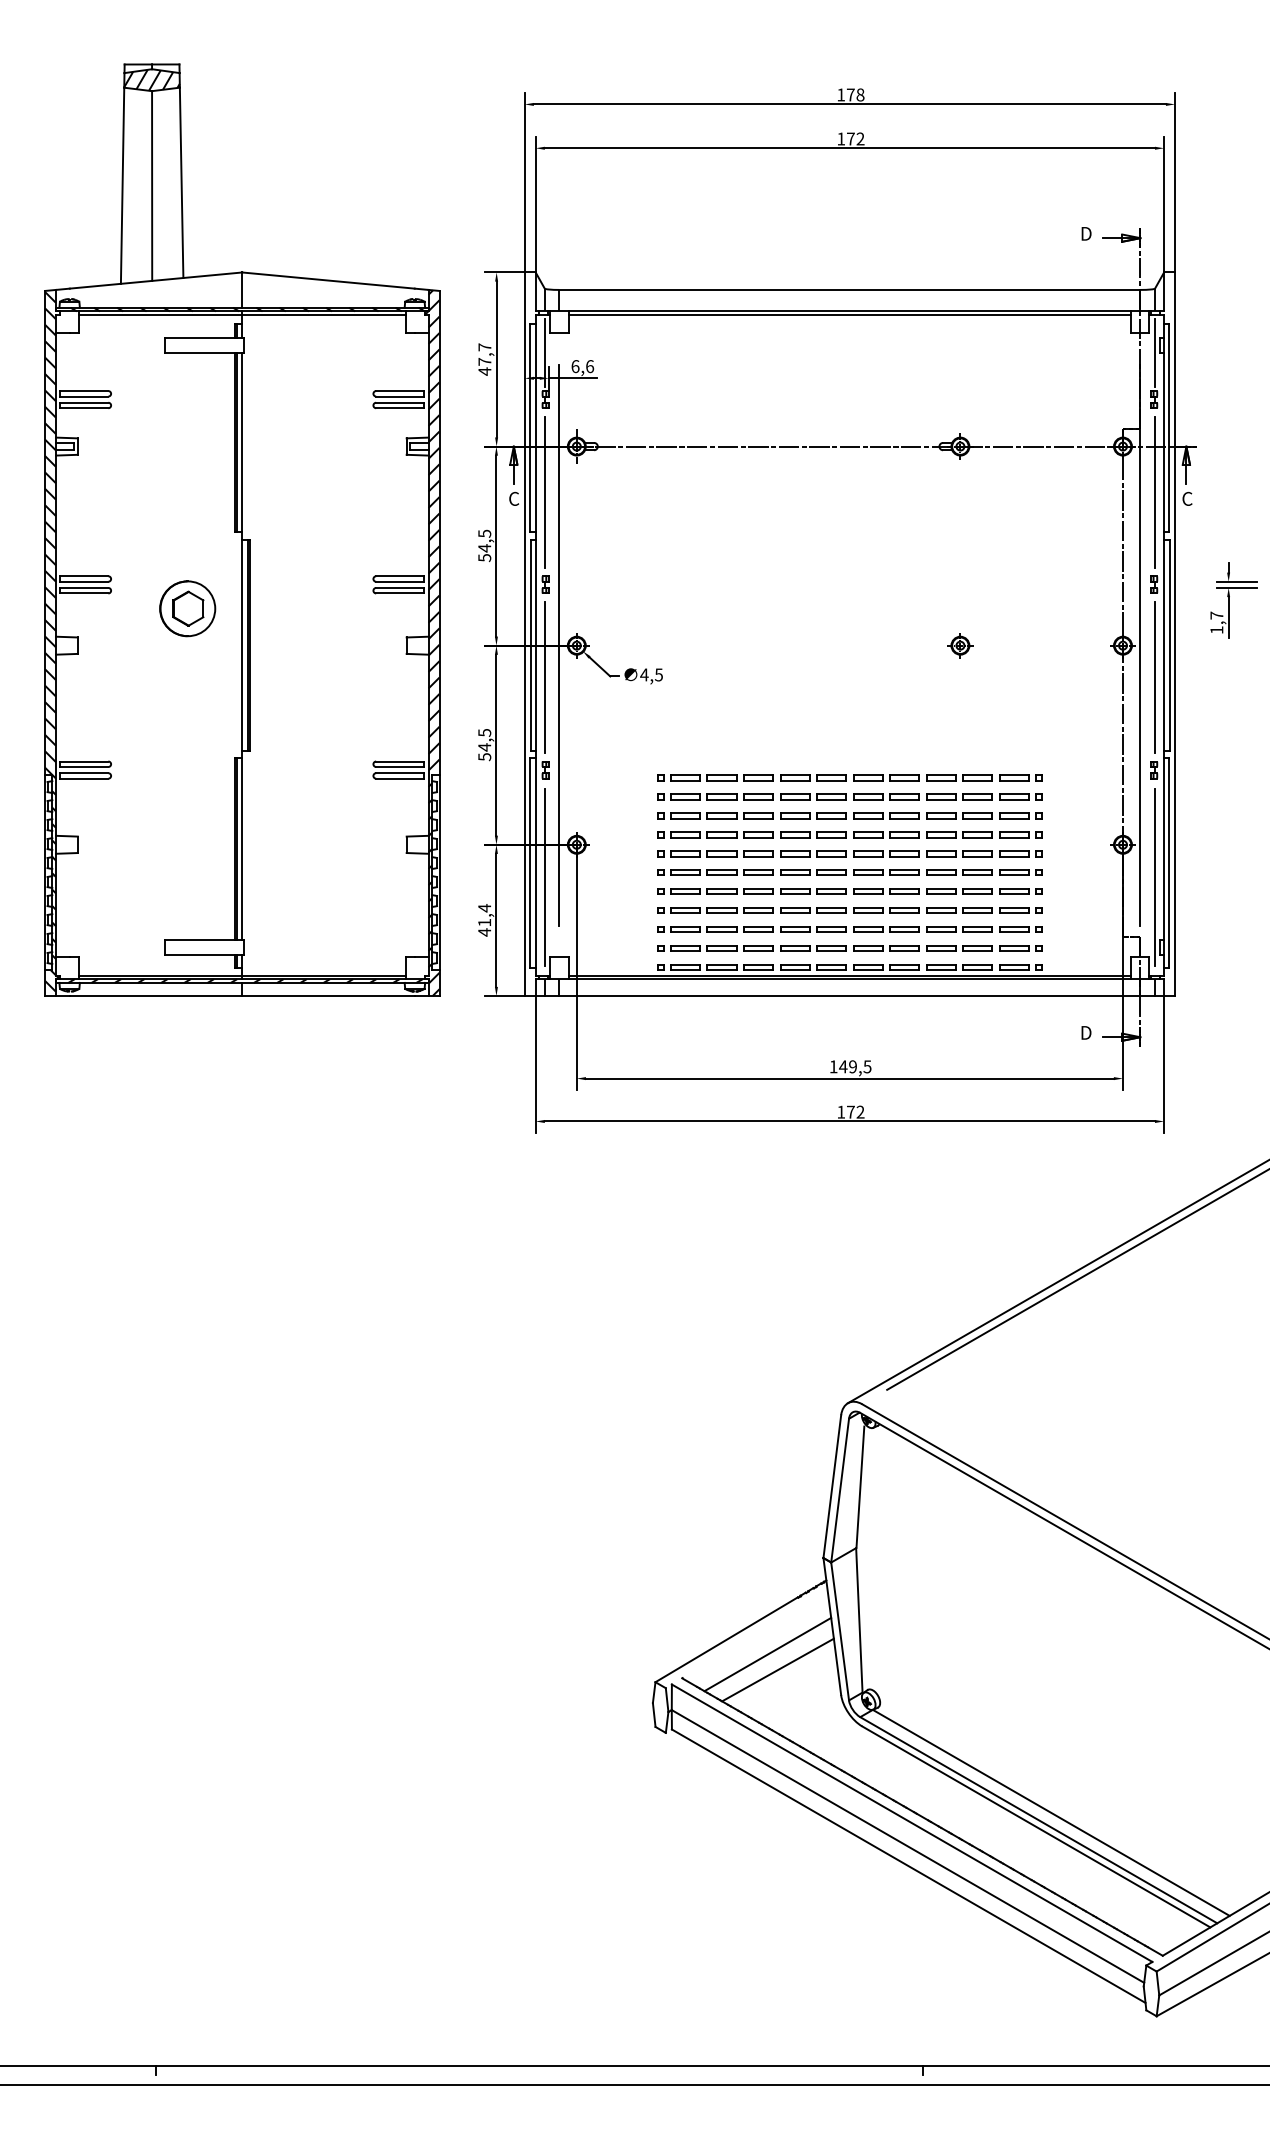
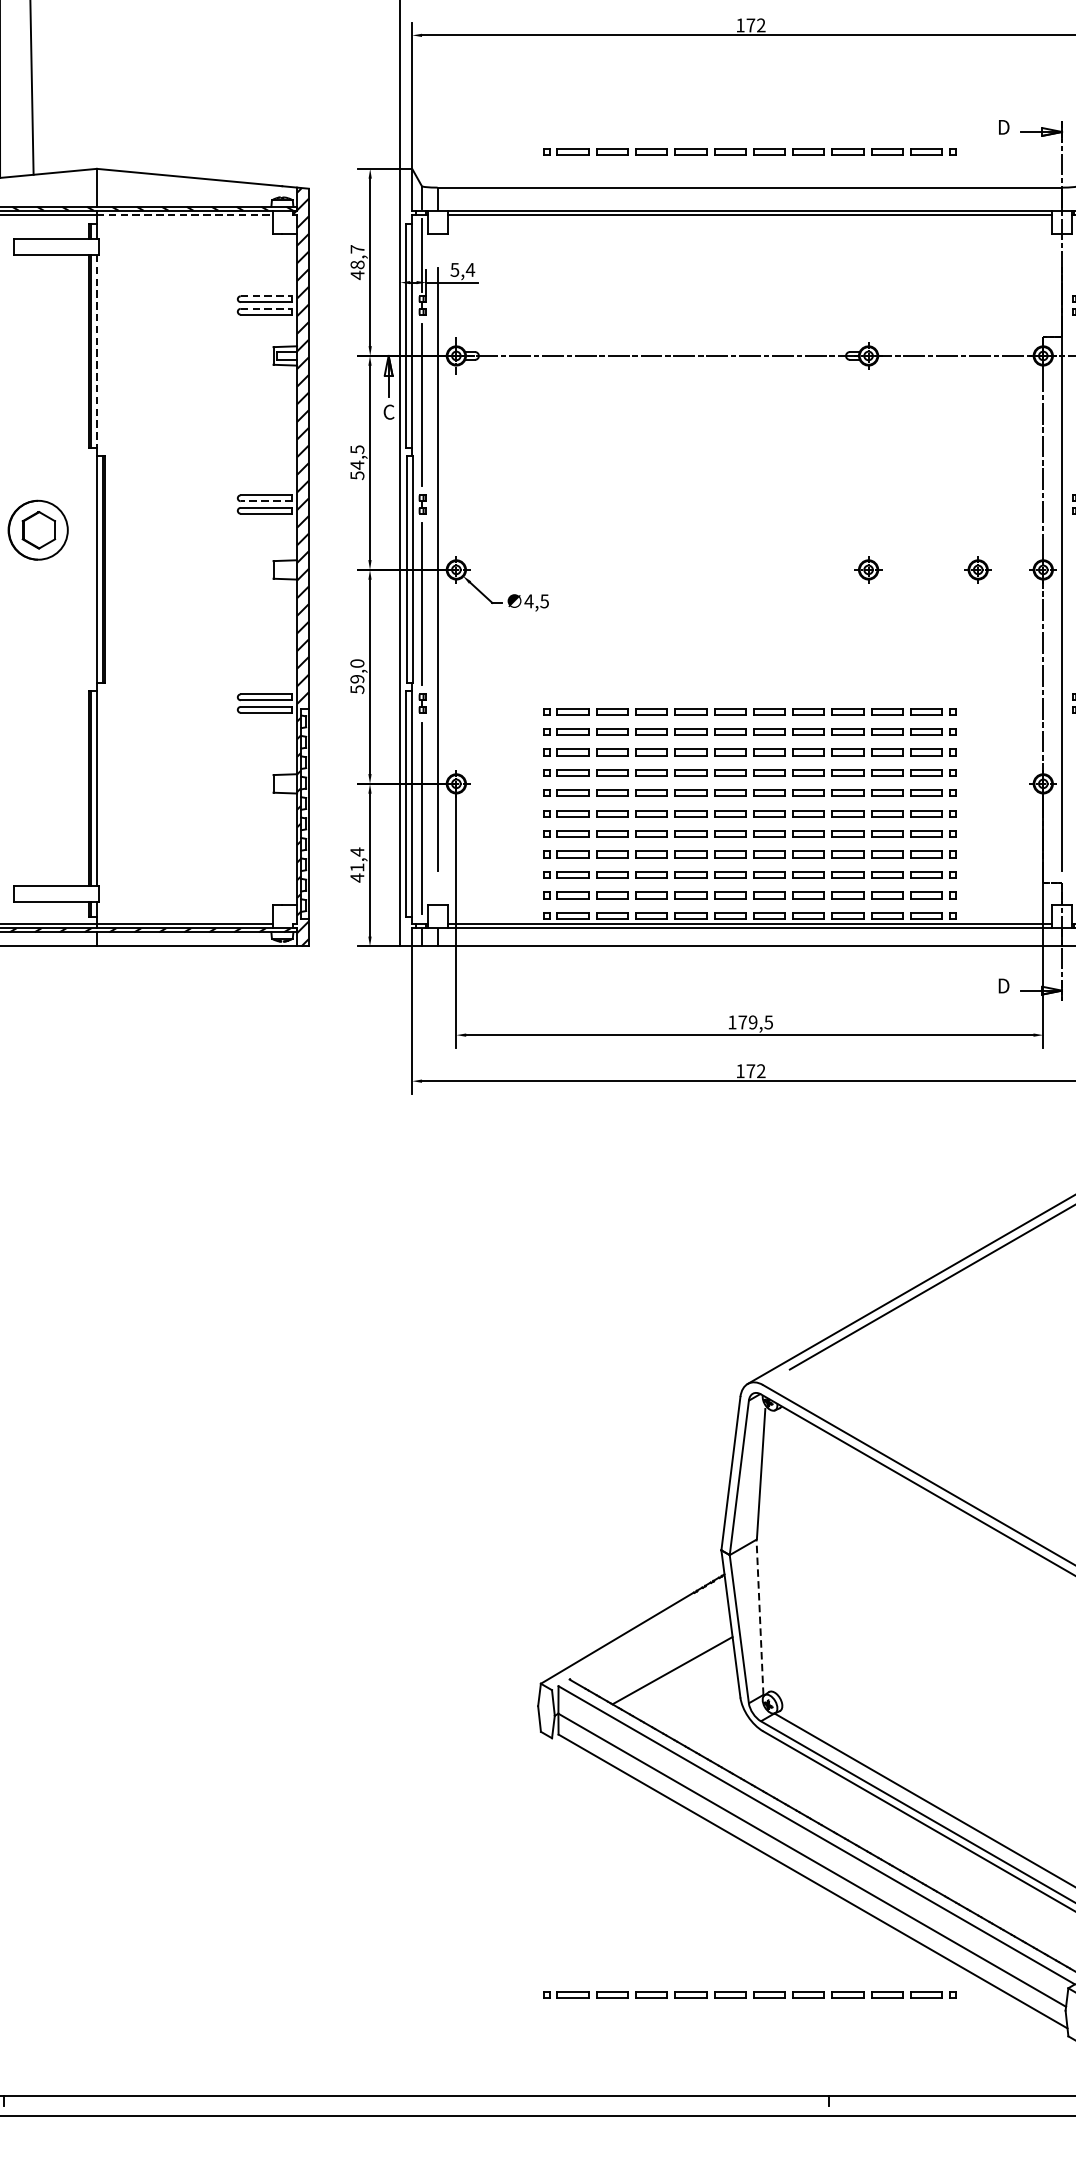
part: (849, 256) -> (749, 151), added
line: (324, 315) -> (185, 215), solid -> dashed
text: (484, 361) -> (357, 264), 47,7 -> 48,7
text: (582, 366) -> (462, 269), 6,6 -> 5,4
line: (400, 391) -> (266, 296), solid -> dashed
line: (400, 402) -> (266, 308), solid -> dashed
line: (242, 442) -> (97, 351), solid -> dashed
line: (399, 581) -> (265, 500), solid -> dashed
part: (1062, 645) -> (978, 569), added
text: (484, 739) -> (357, 670), 54,5 -> 59,0
text: (843, 1066) -> (742, 1022), 149,5 -> 179,5
line: (859, 1619) -> (760, 1616), solid -> dashed
line: (767, 1654) -> (661, 1653), removed
part: (849, 1971) -> (749, 1994), added

